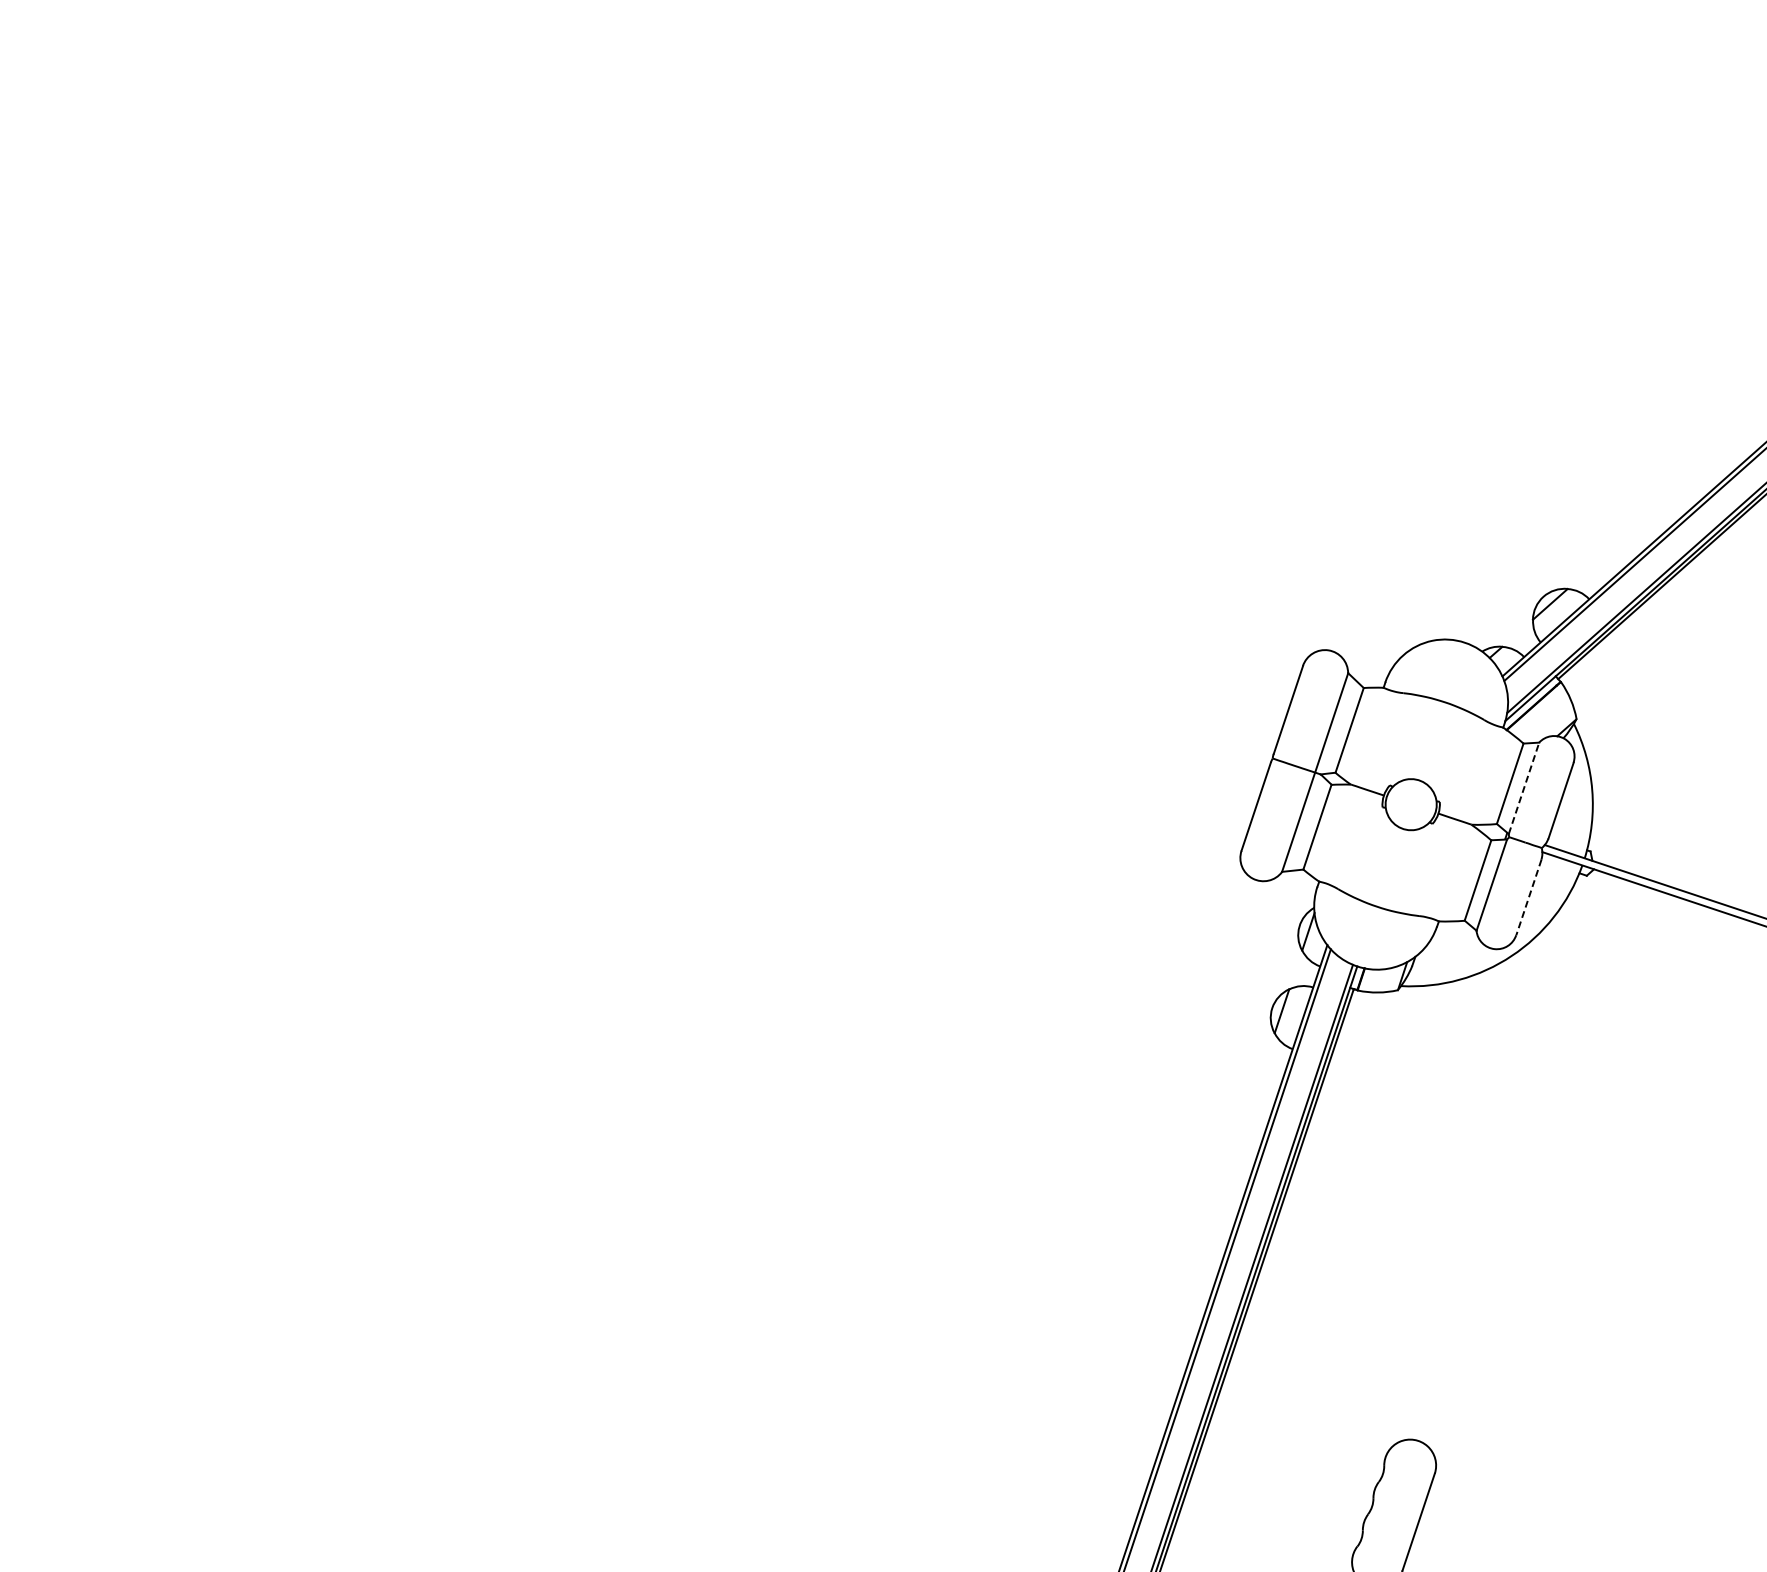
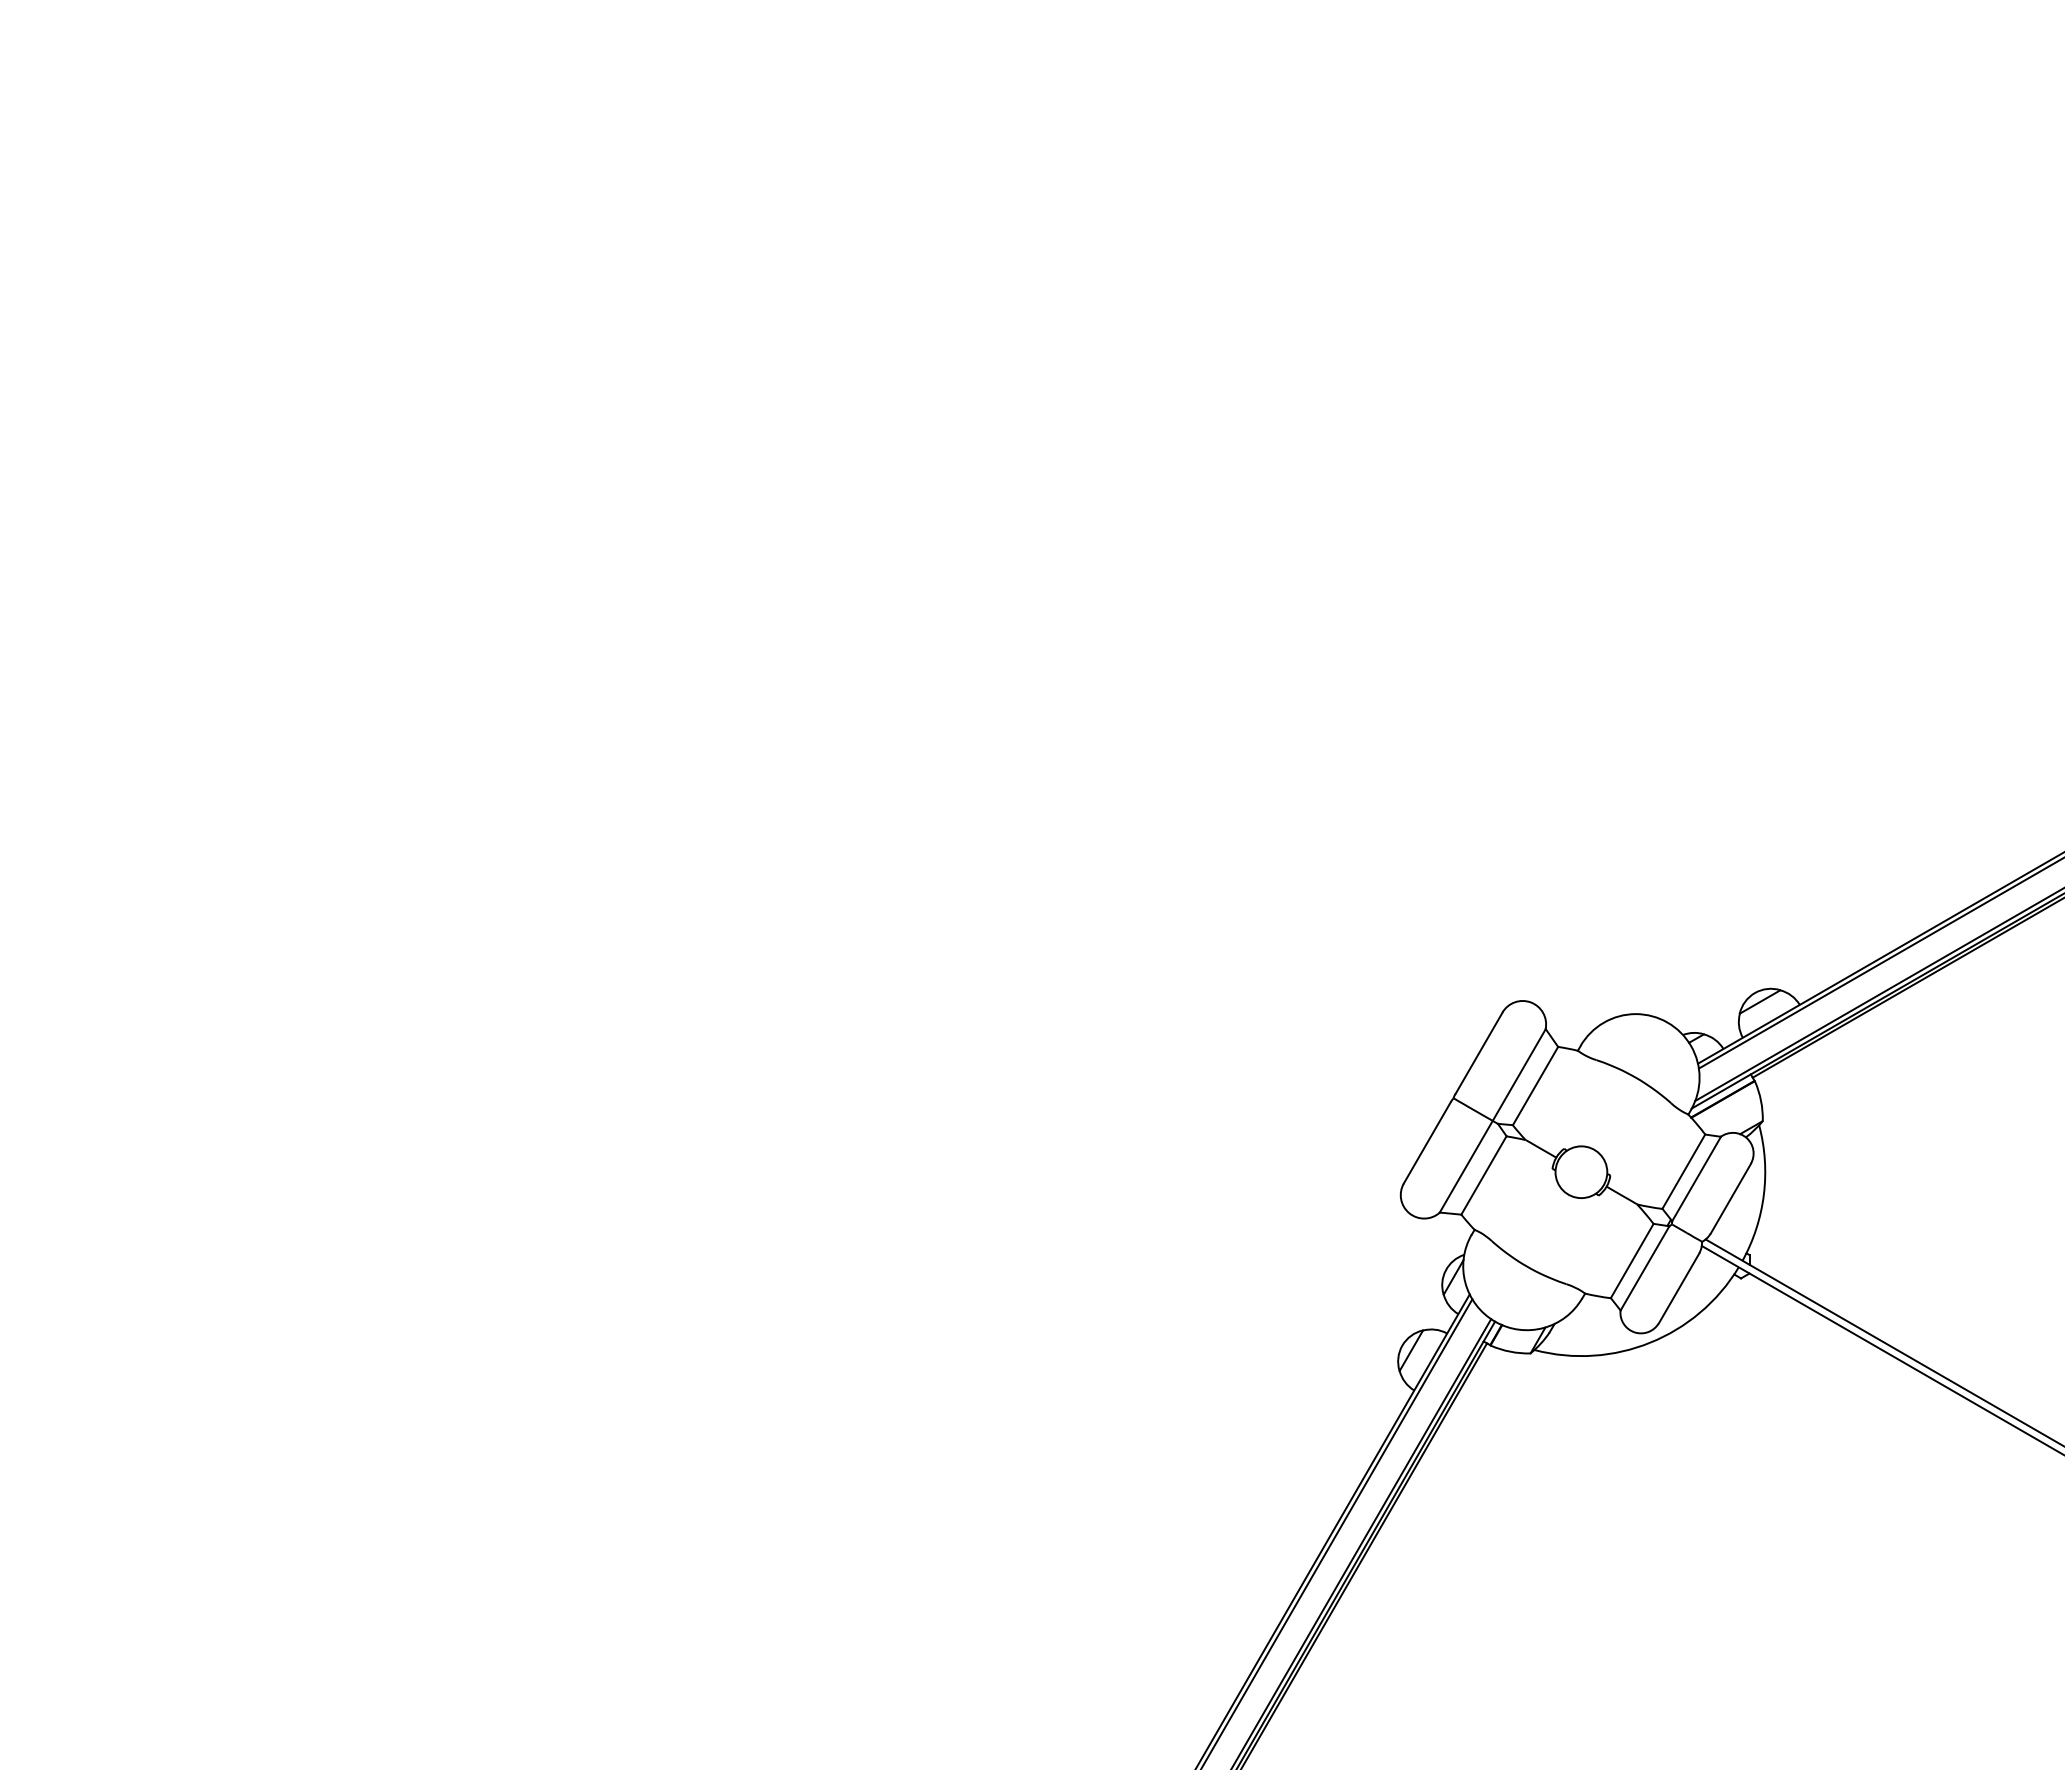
line: (1524, 788) -> (1696, 1179), dashed -> solid
line: (1529, 897) -> (1679, 1288), dashed -> solid

